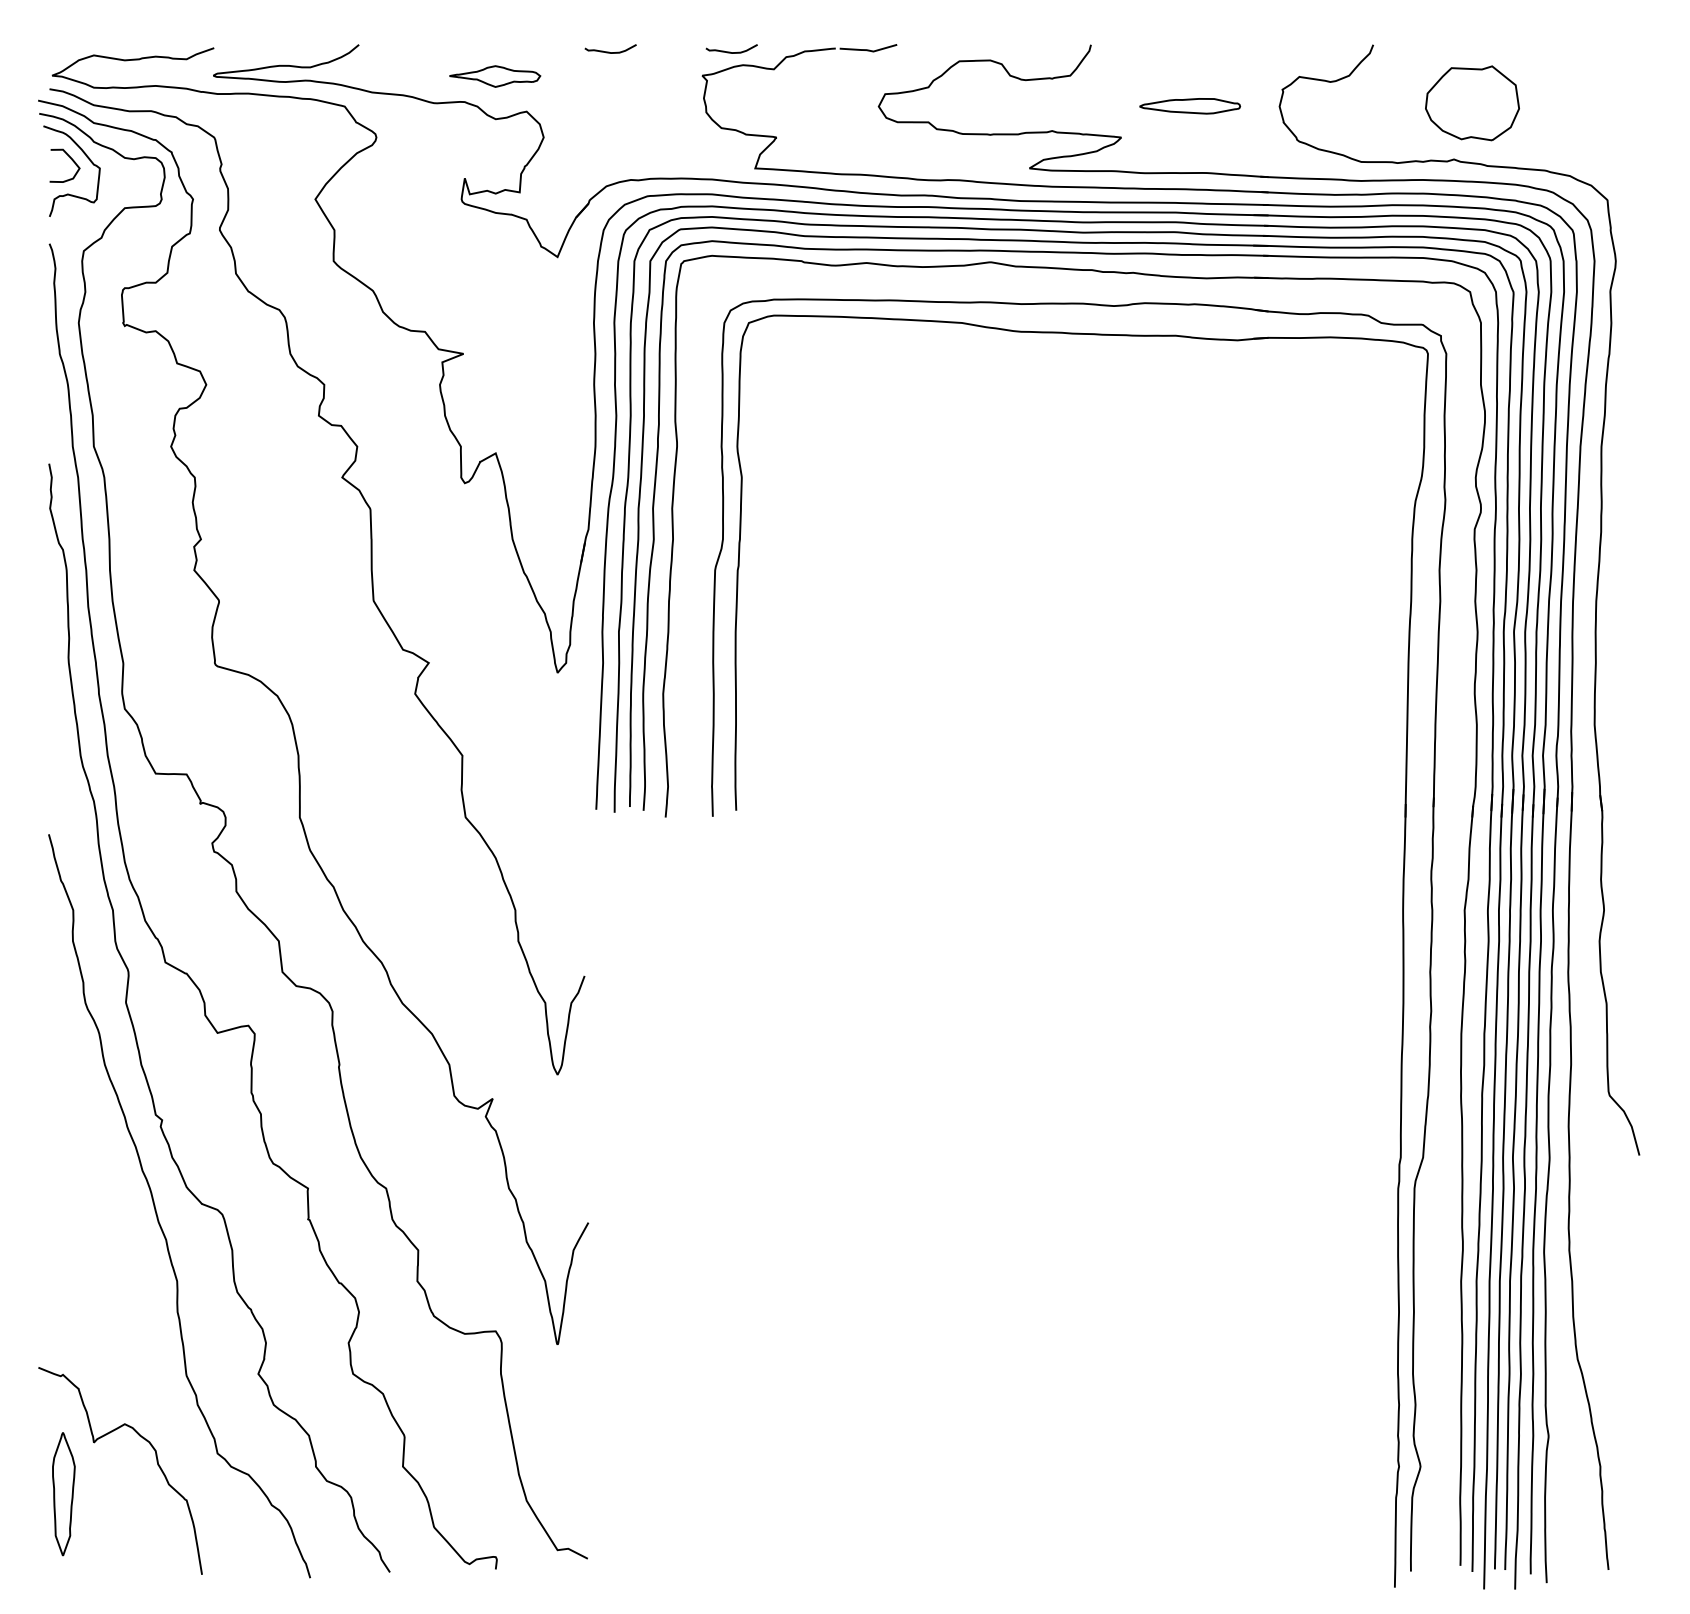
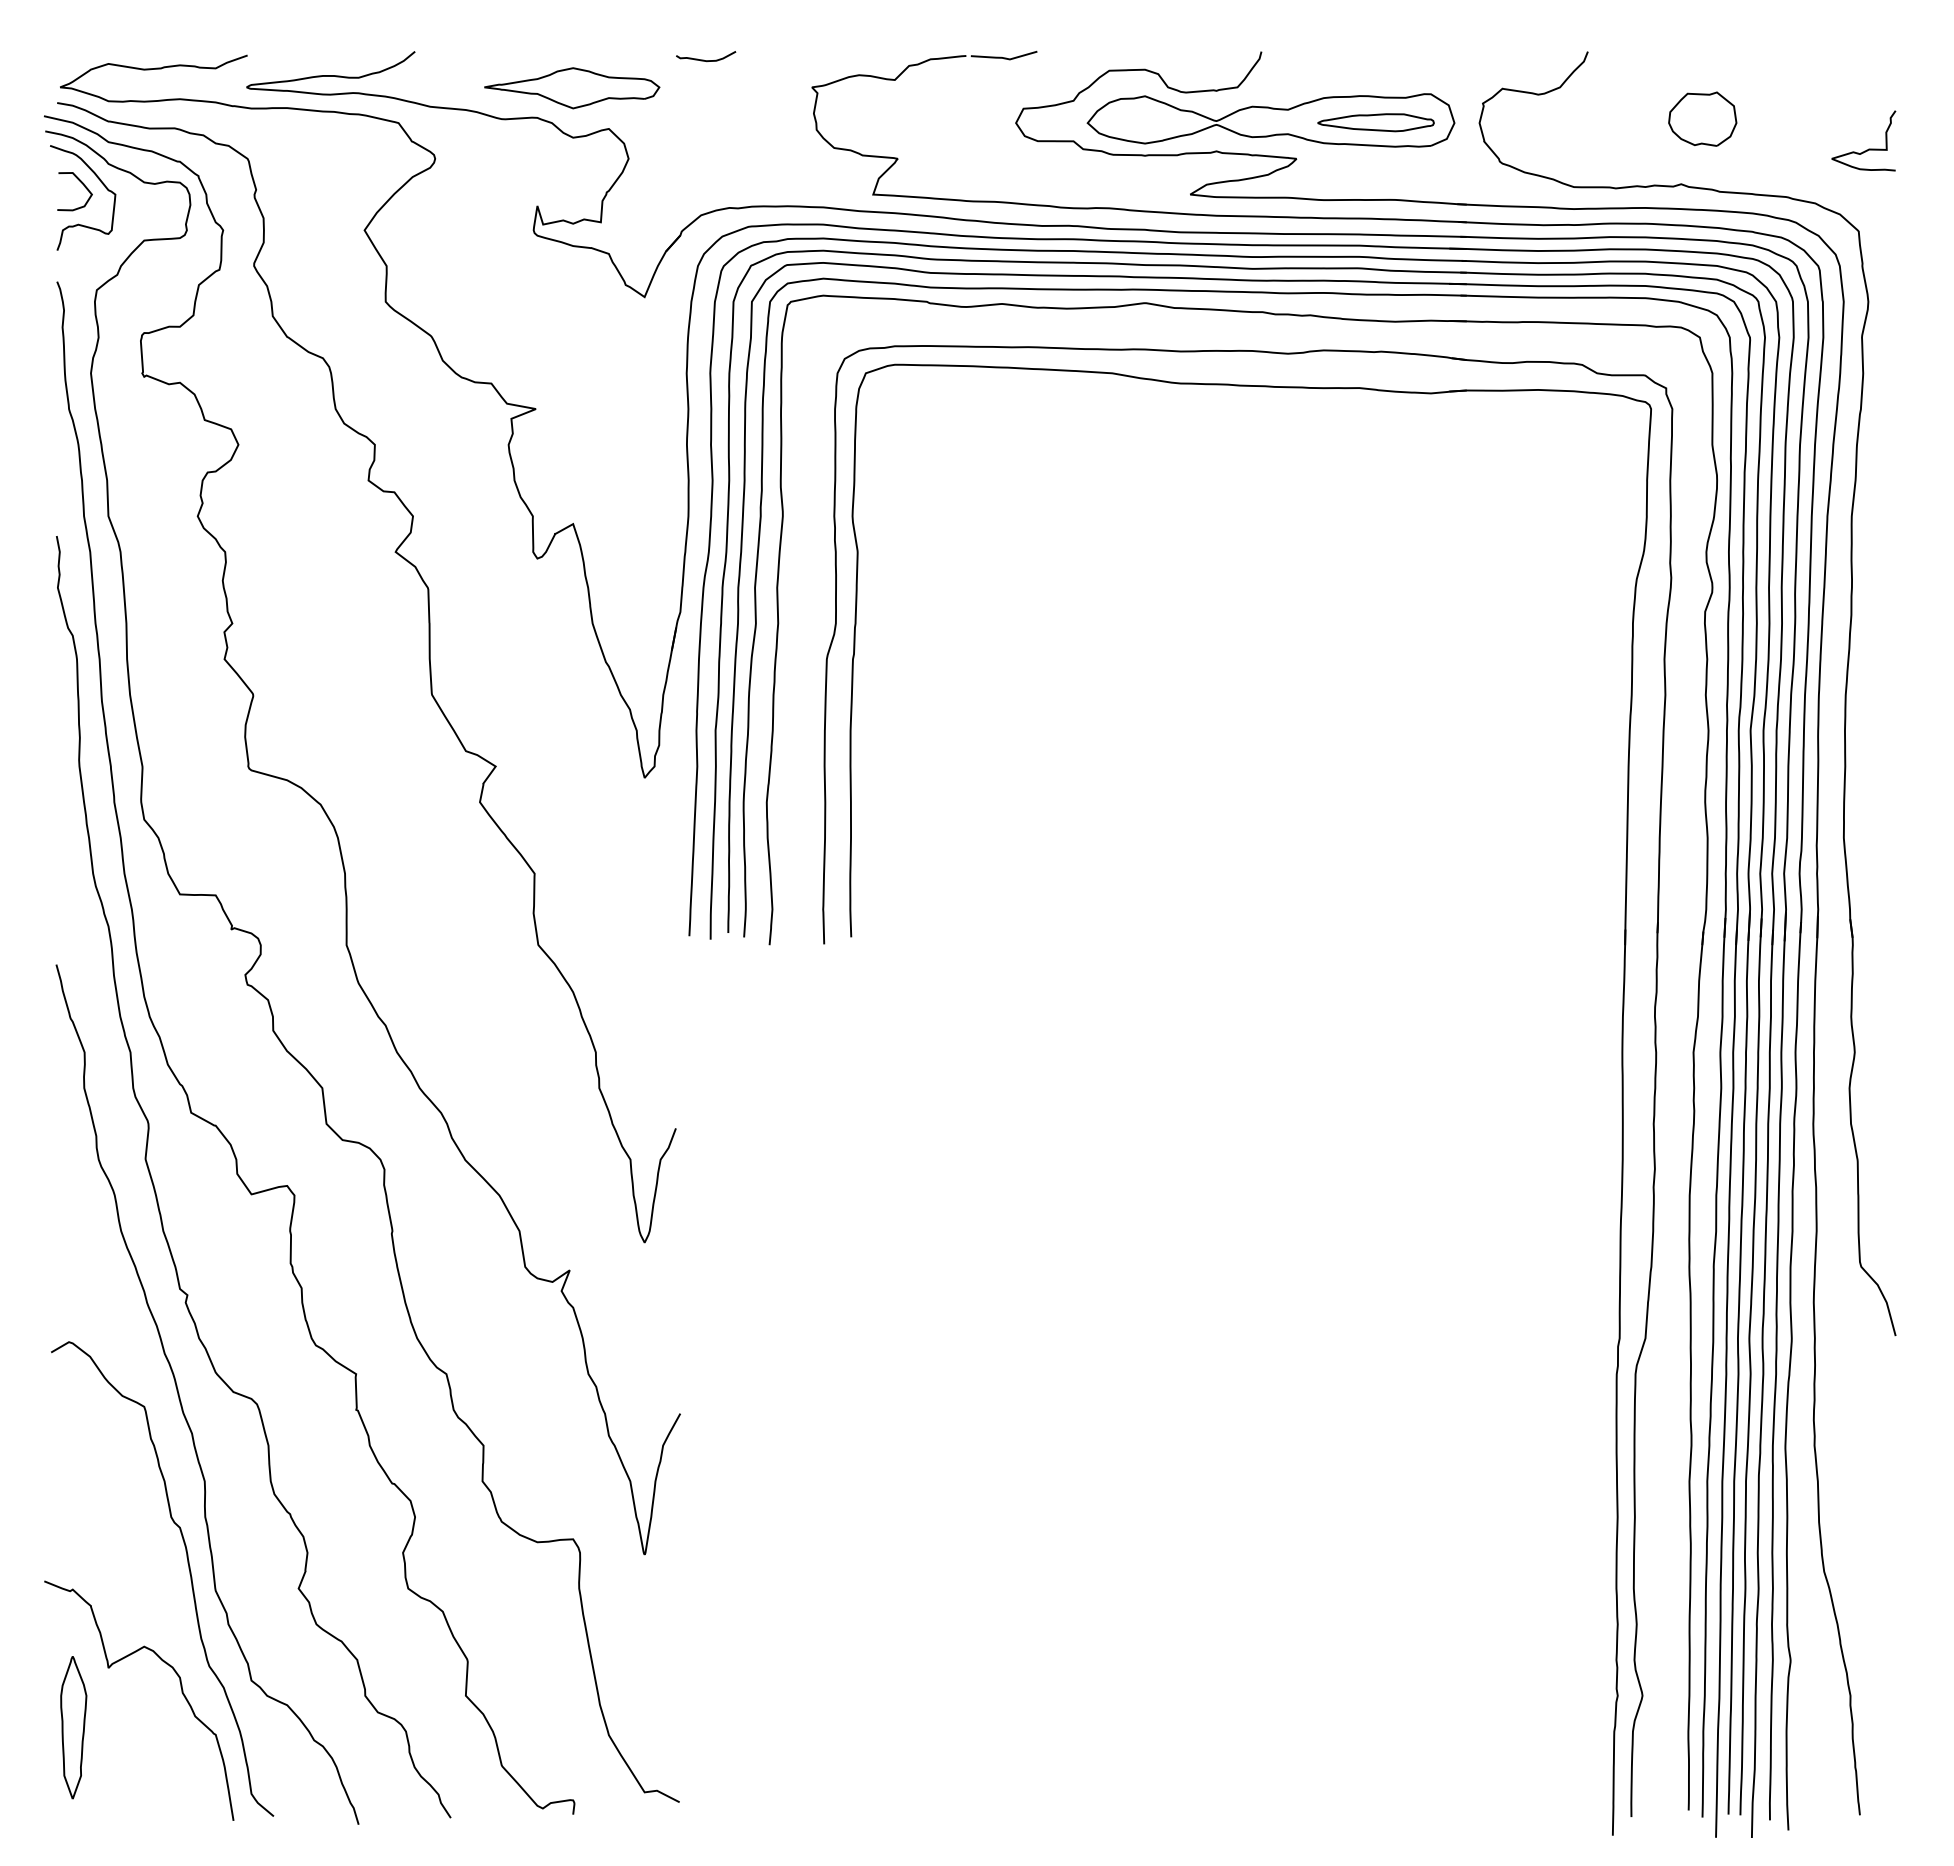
curve: (732, 52) -> (846, 60), removed
part: (495, 76) -> (572, 88), size x1.67
part: (1472, 102) -> (1702, 118), size x0.62
part: (1098, 104) -> (1270, 120), added
curve: (1615, 128) -> (1868, 148), added
curve: (163, 1361) -> (189, 1574), added

